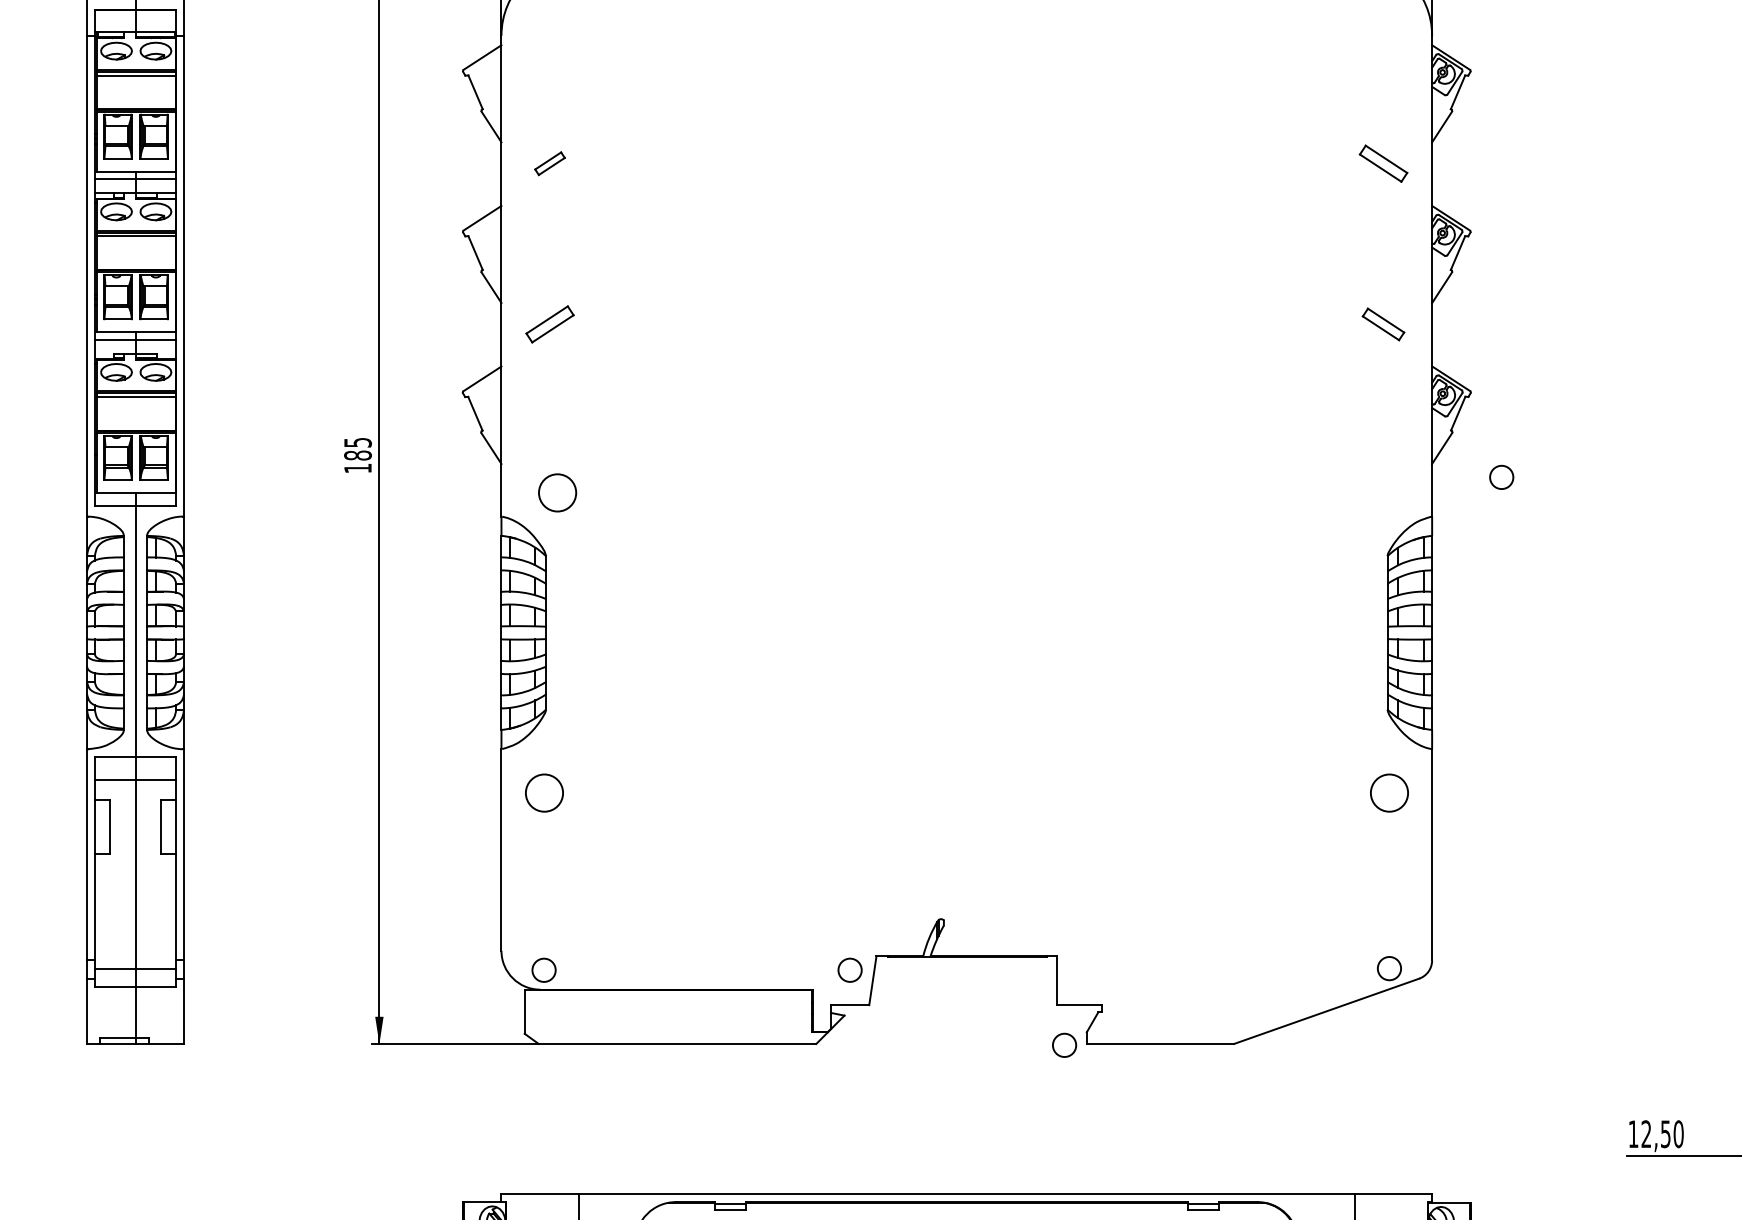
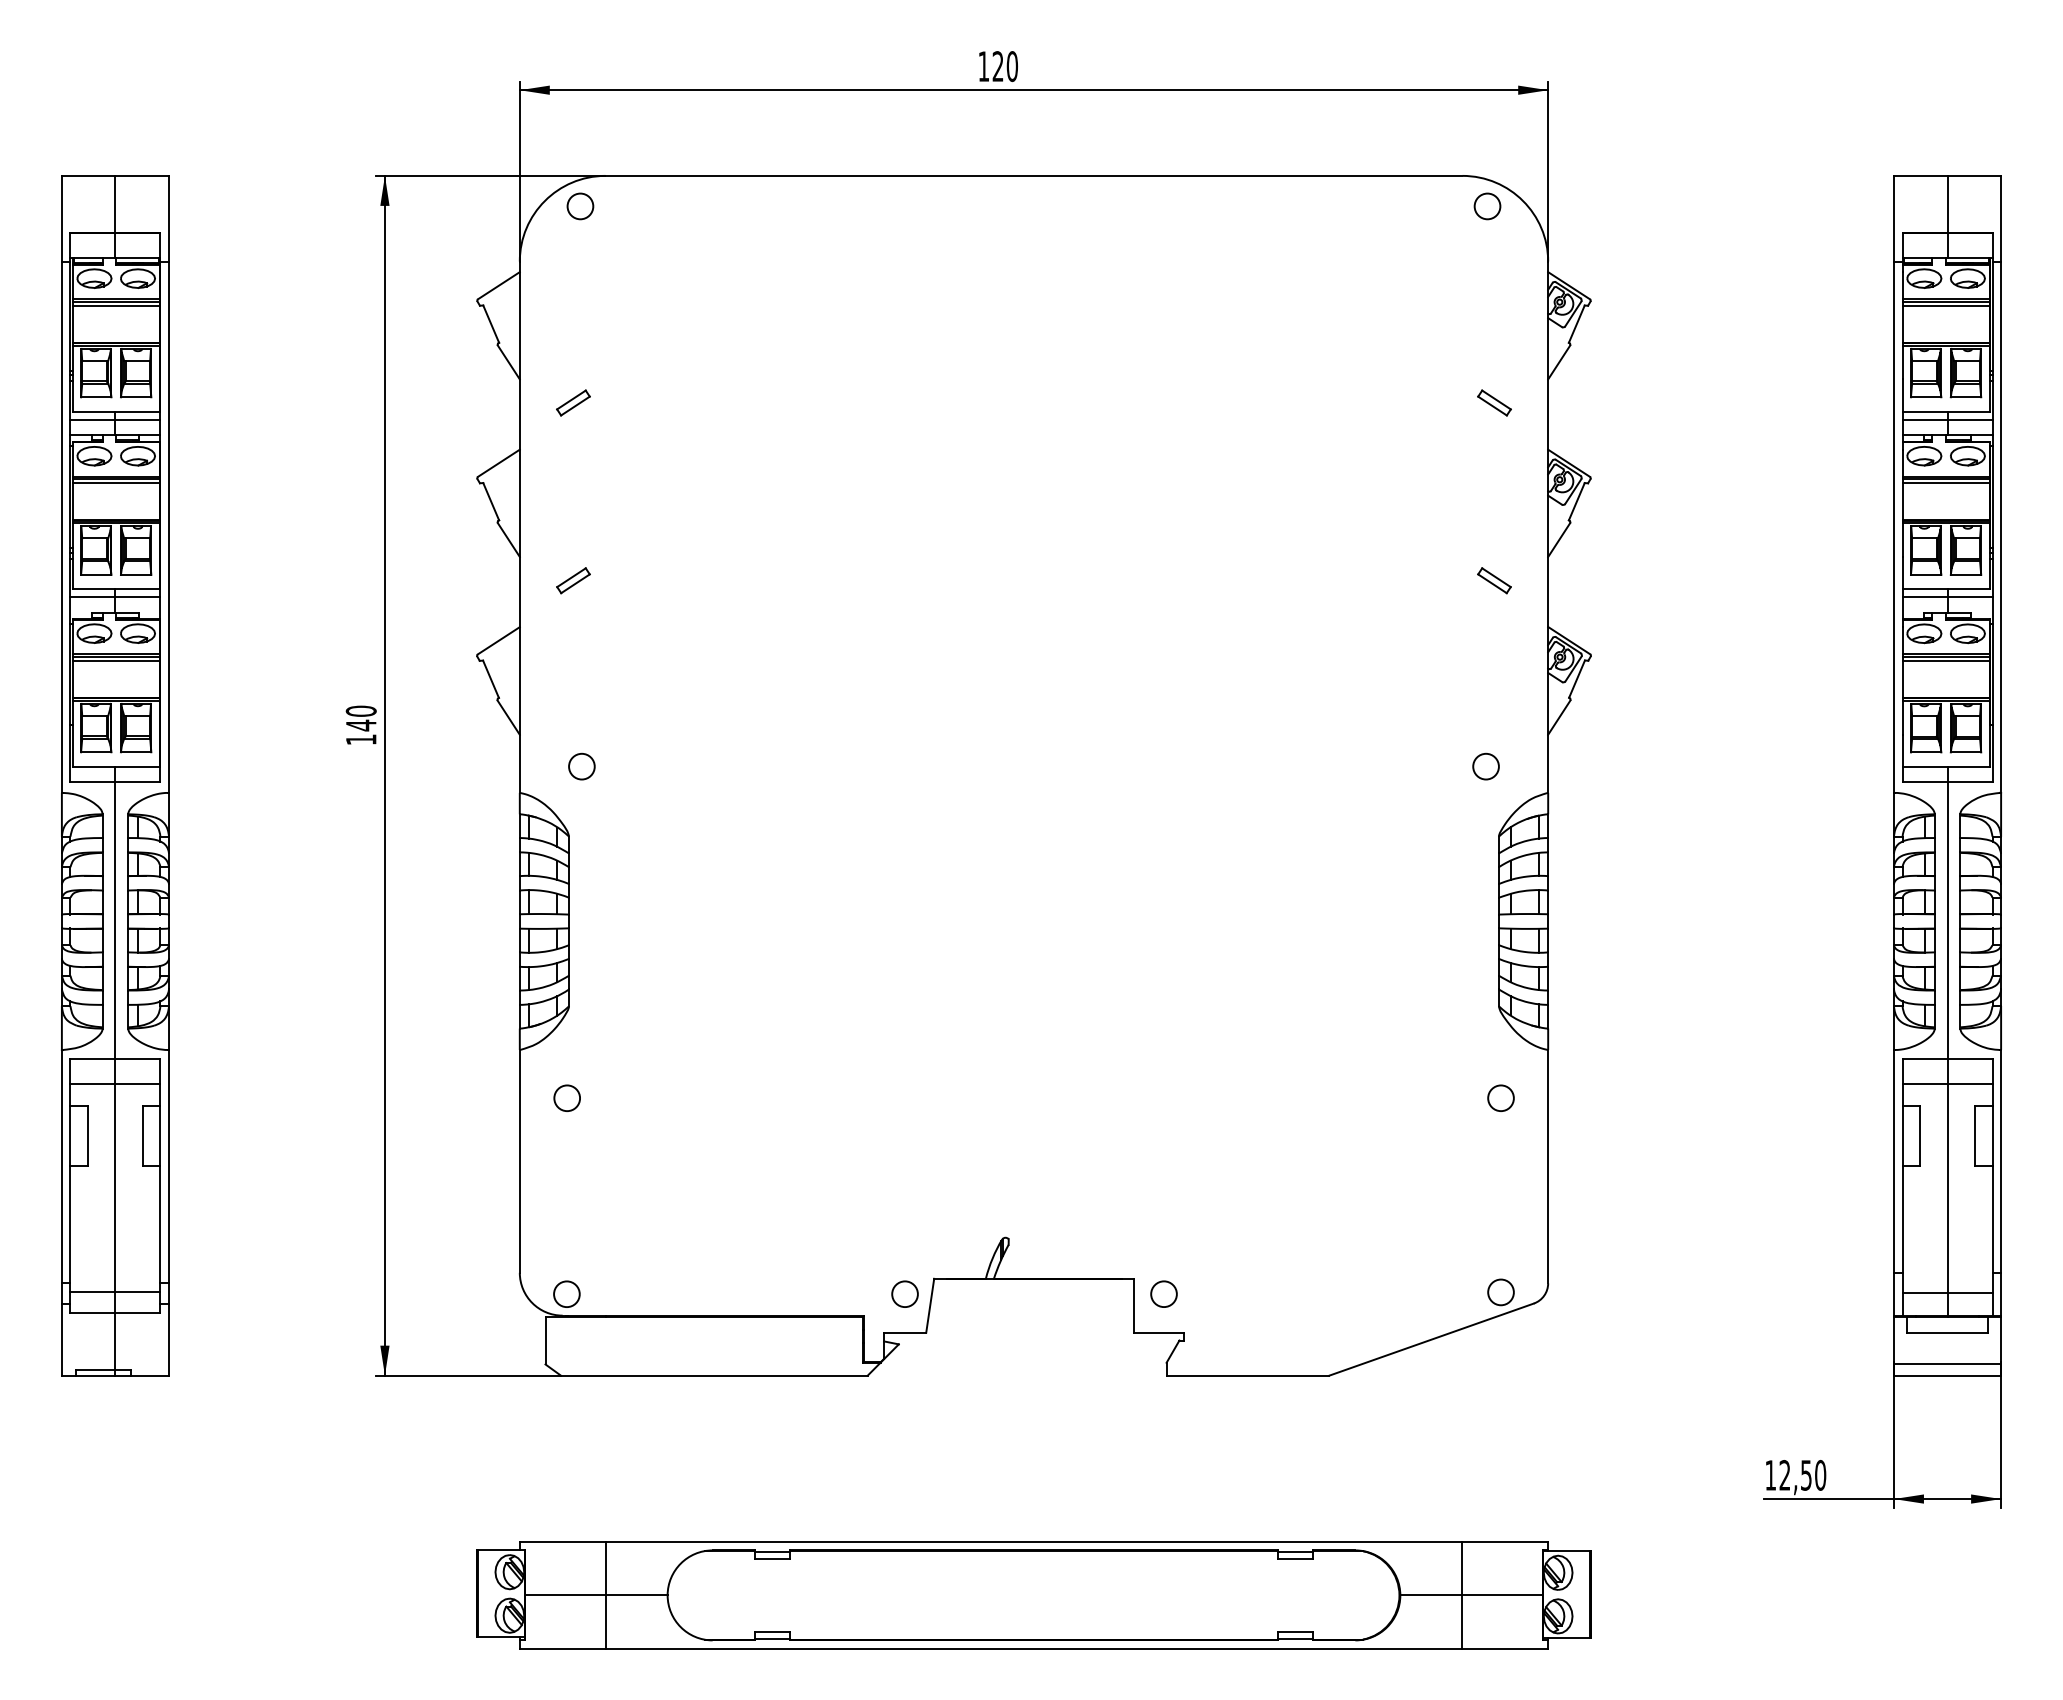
part: (1383, 163) -> (1494, 402), size x0.62
part: (550, 324) -> (573, 580), size x0.62
part: (1383, 324) -> (1494, 580), size x0.71
text: (357, 449) -> (360, 718), 185 -> 140
circle: (1501, 477) -> (1485, 766), moved
circle: (557, 492) -> (581, 766), size x0.62
circle: (543, 792) -> (566, 1097), size x0.62
circle: (1388, 792) -> (1500, 1097), size x0.62
circle: (1064, 1044) -> (1163, 1293), moved

